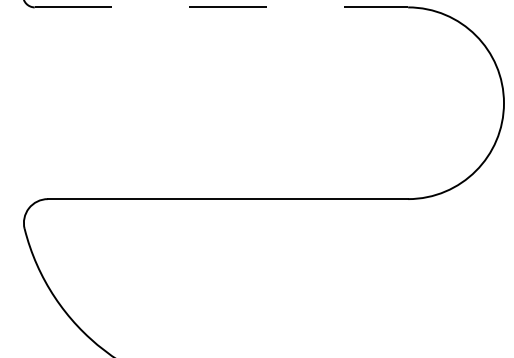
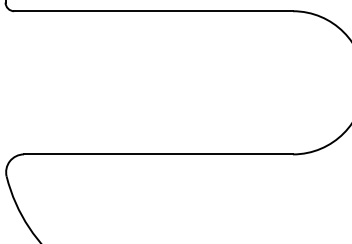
line: (221, 7) -> (153, 11), dashed -> solid

